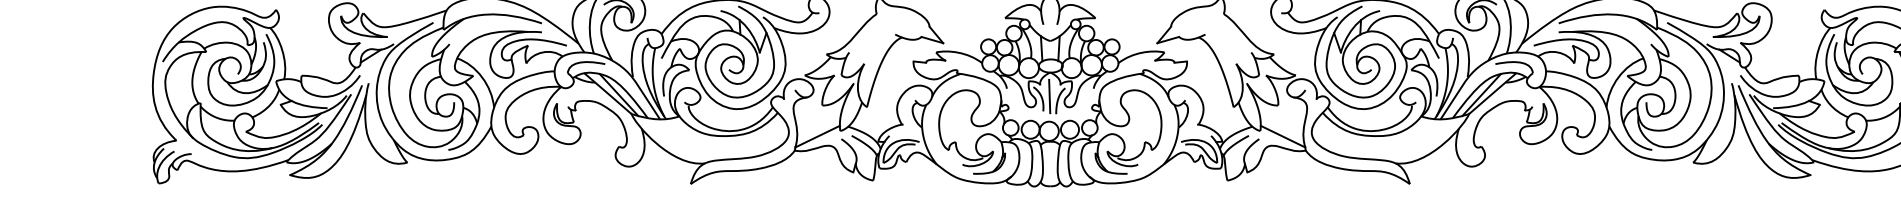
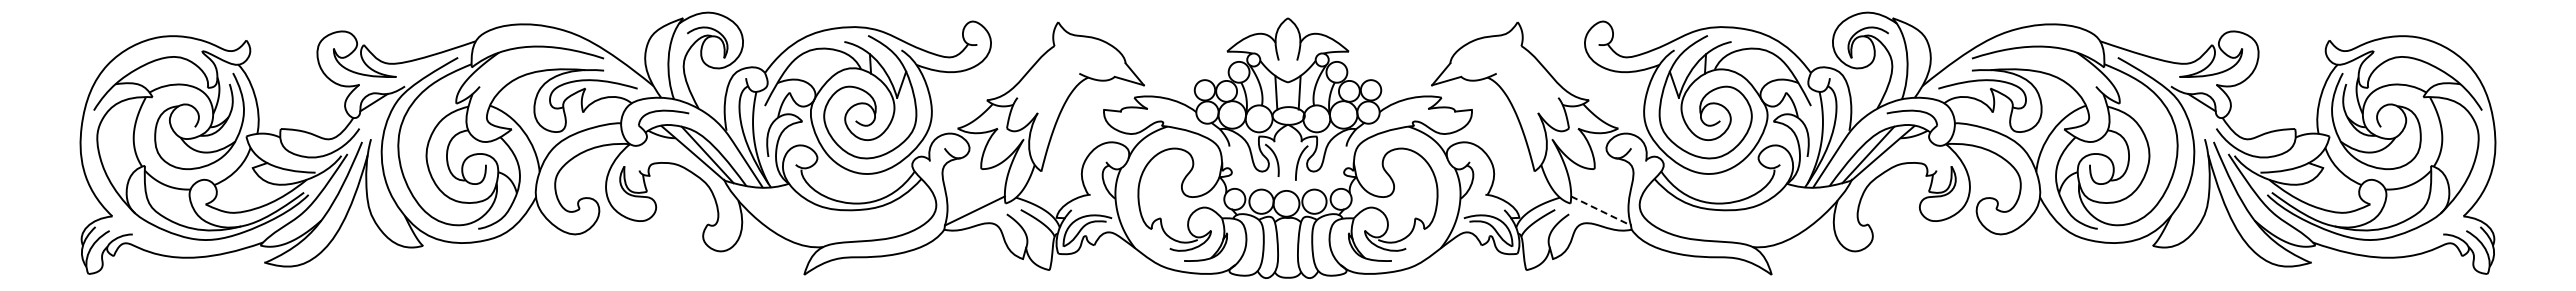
line: (1049, 96) -> (1286, 156), removed
line: (1283, 137) -> (1601, 211), solid -> dashed

